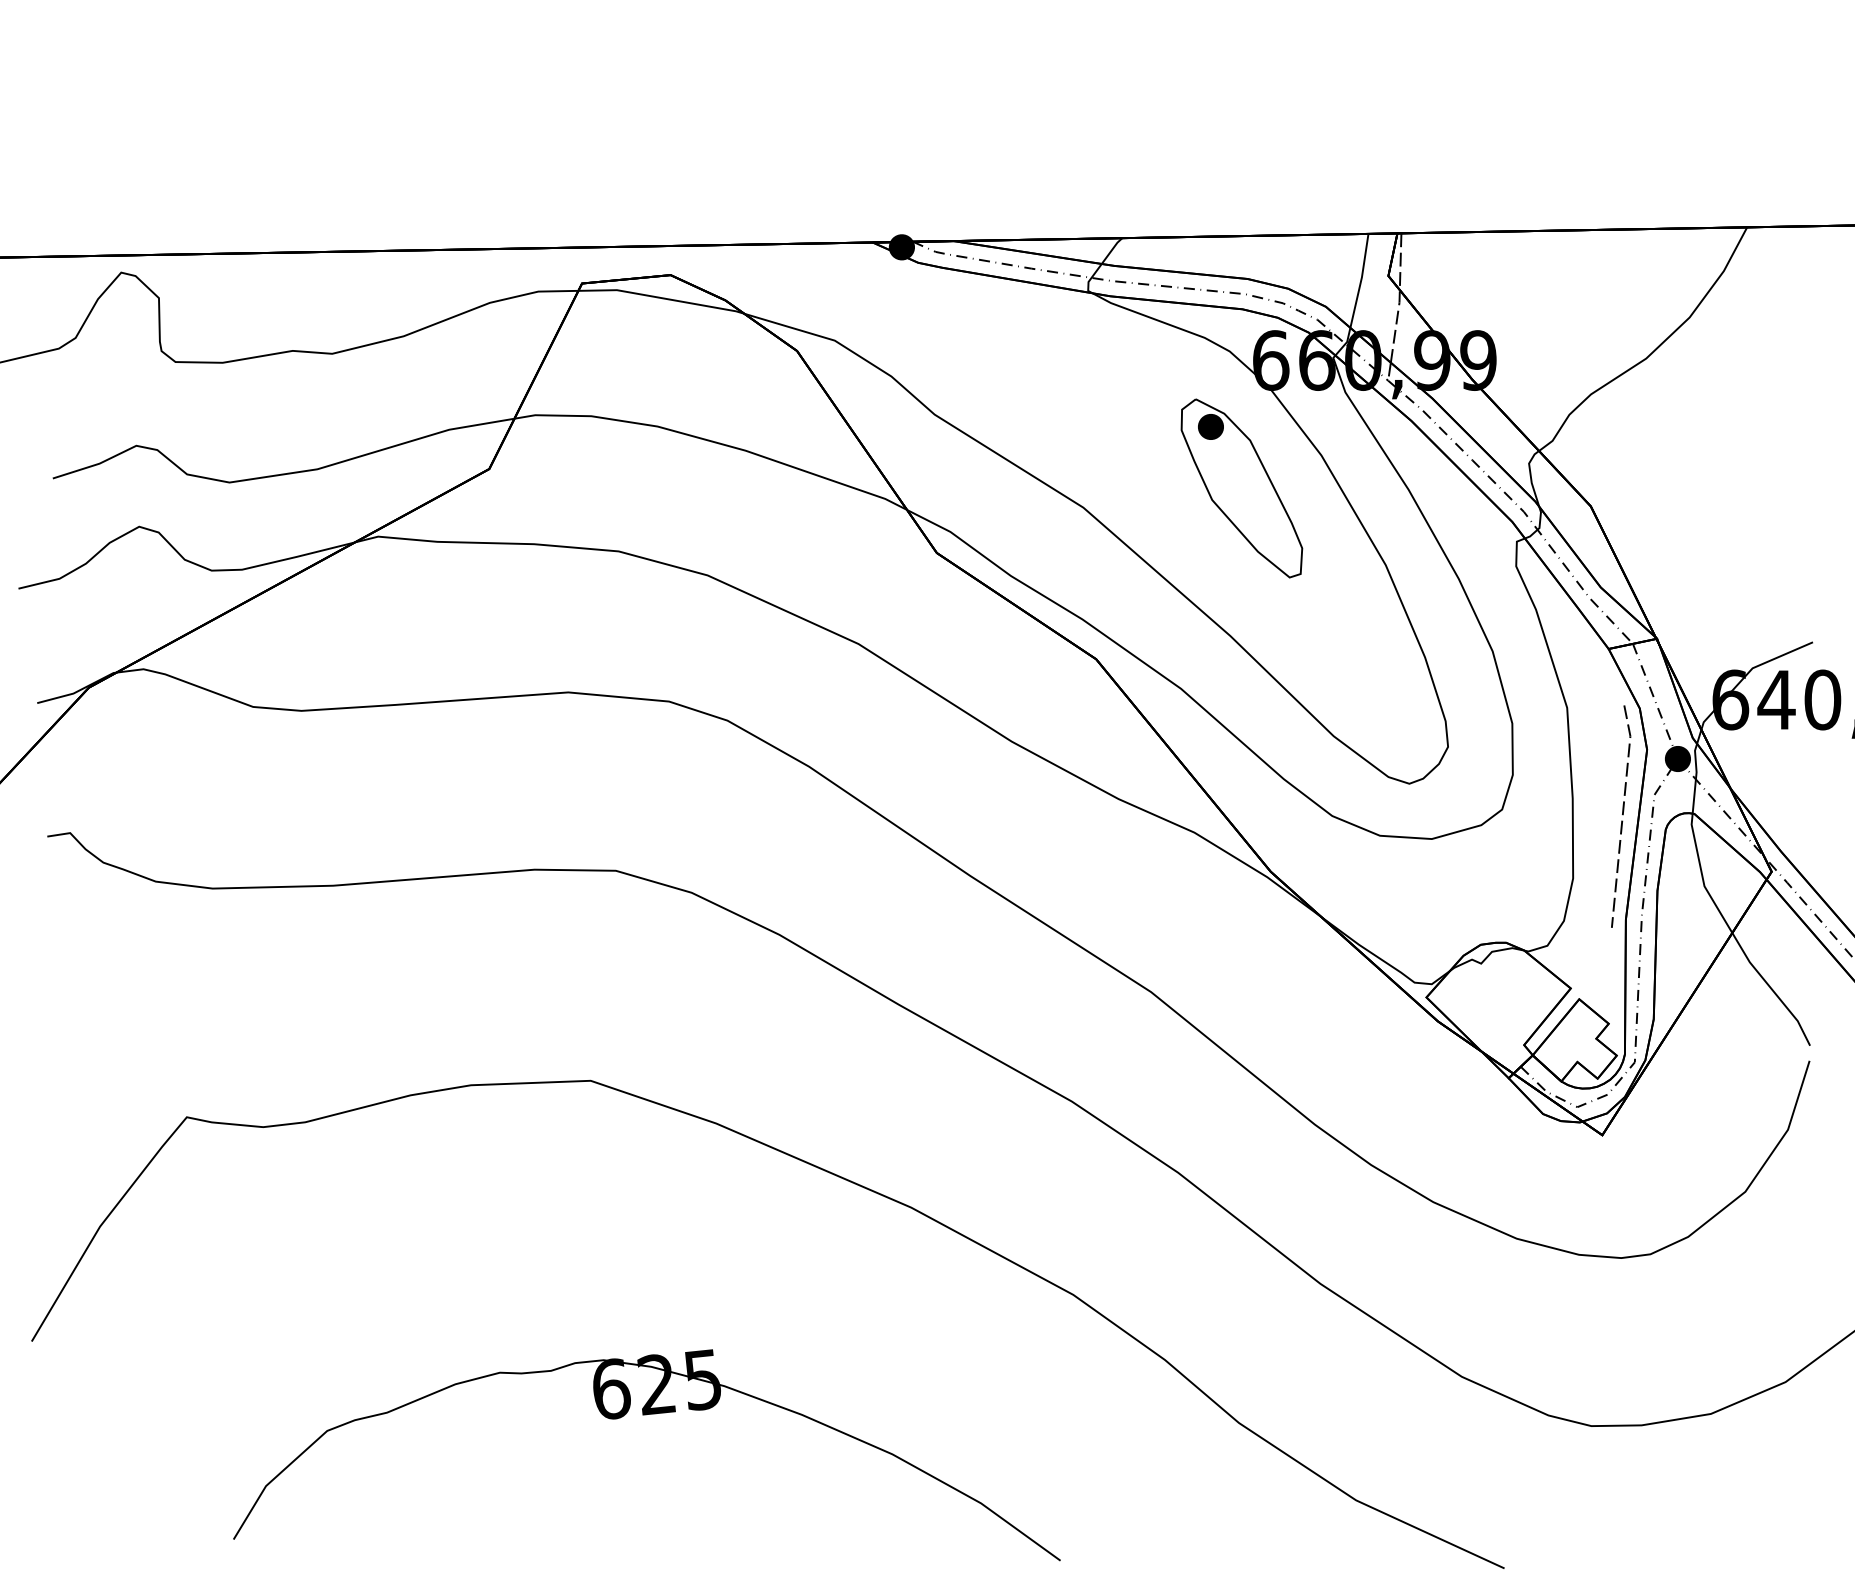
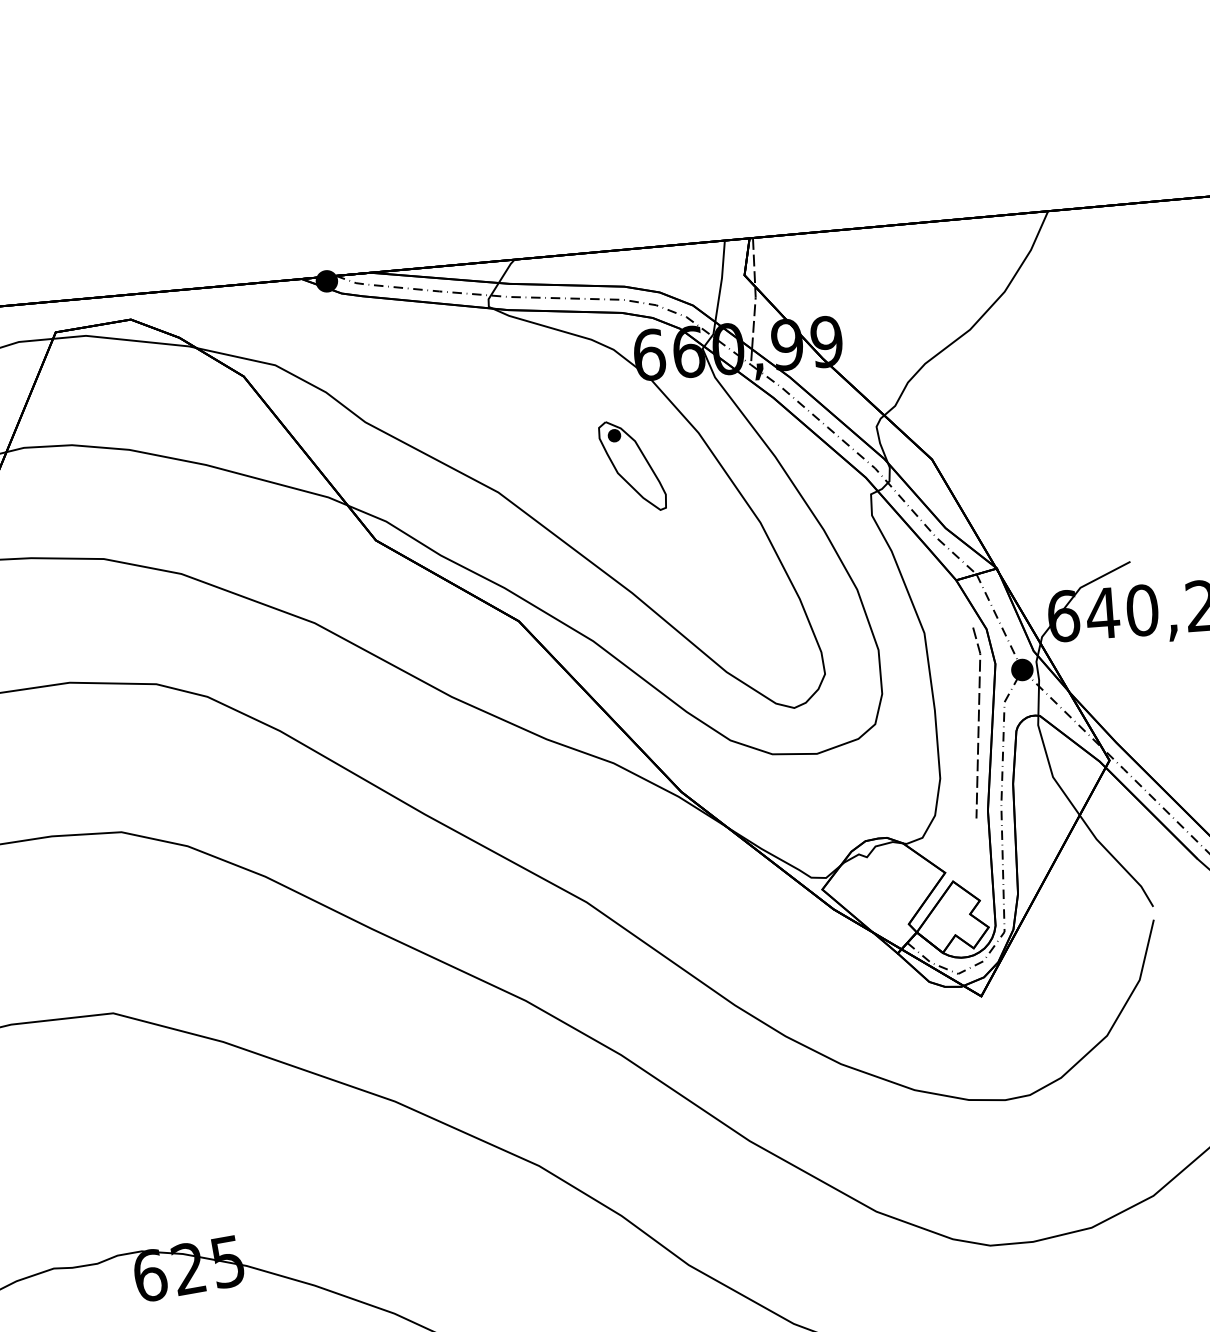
part: (1241, 488) -> (632, 466), size x0.6

